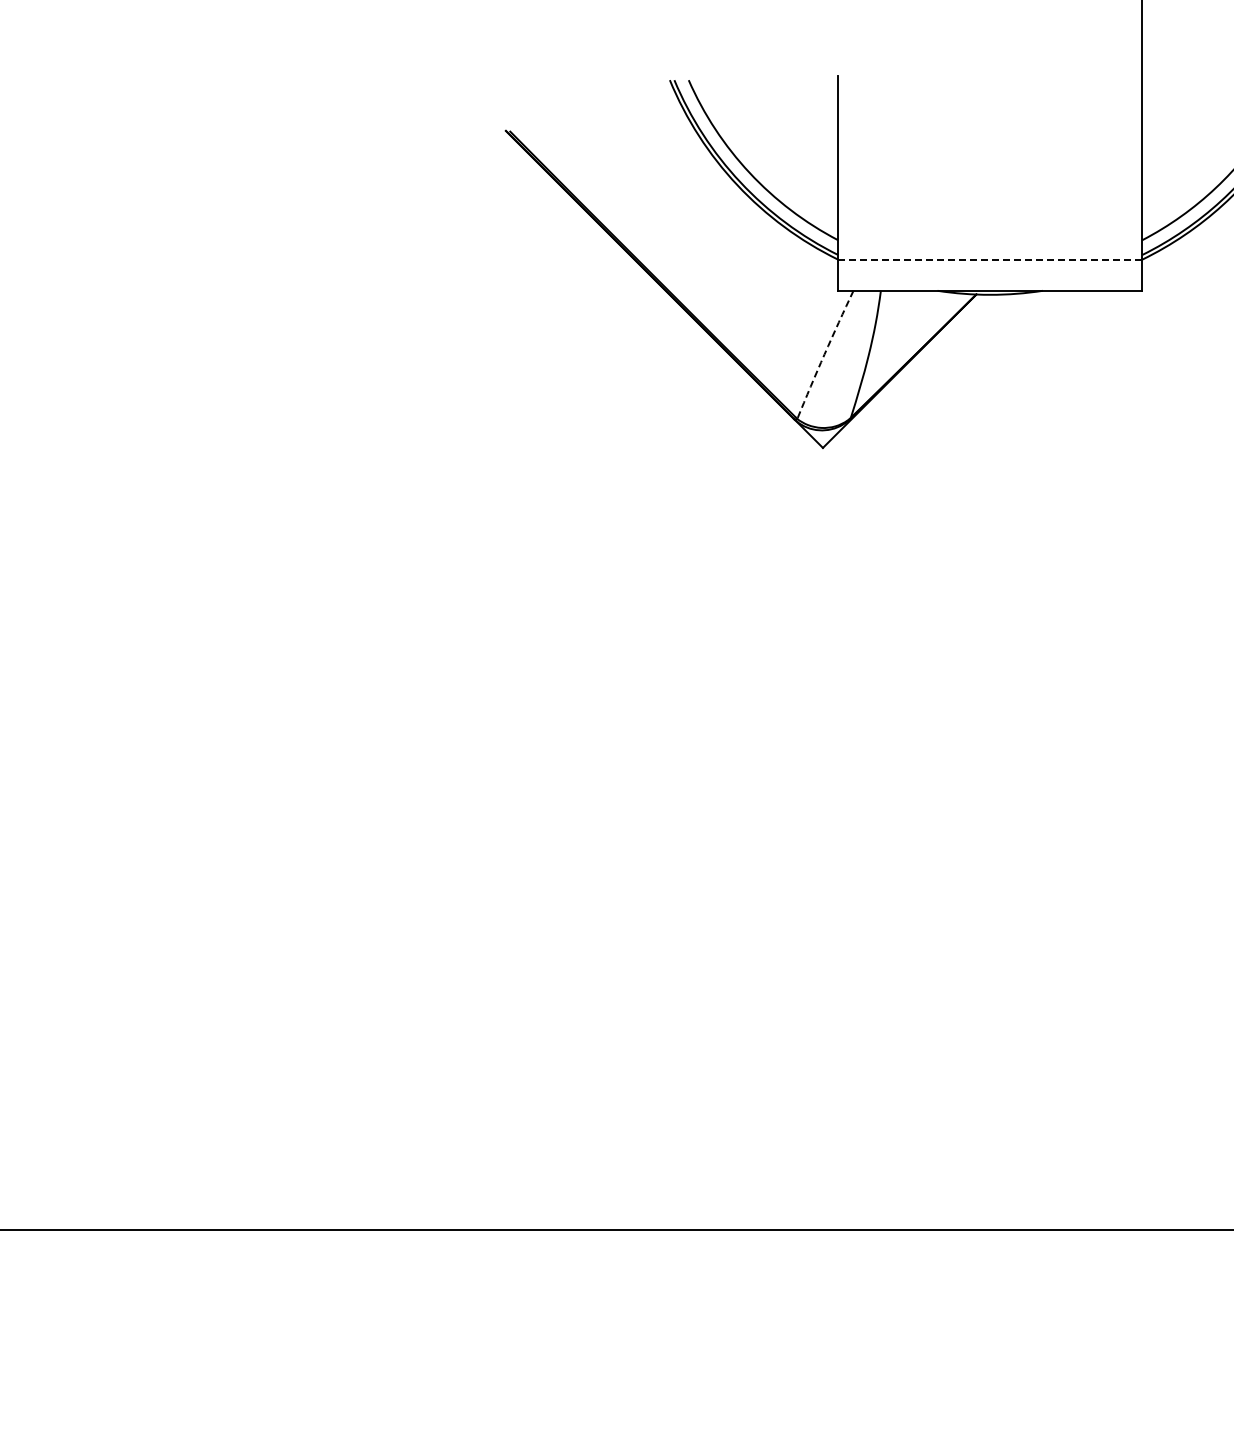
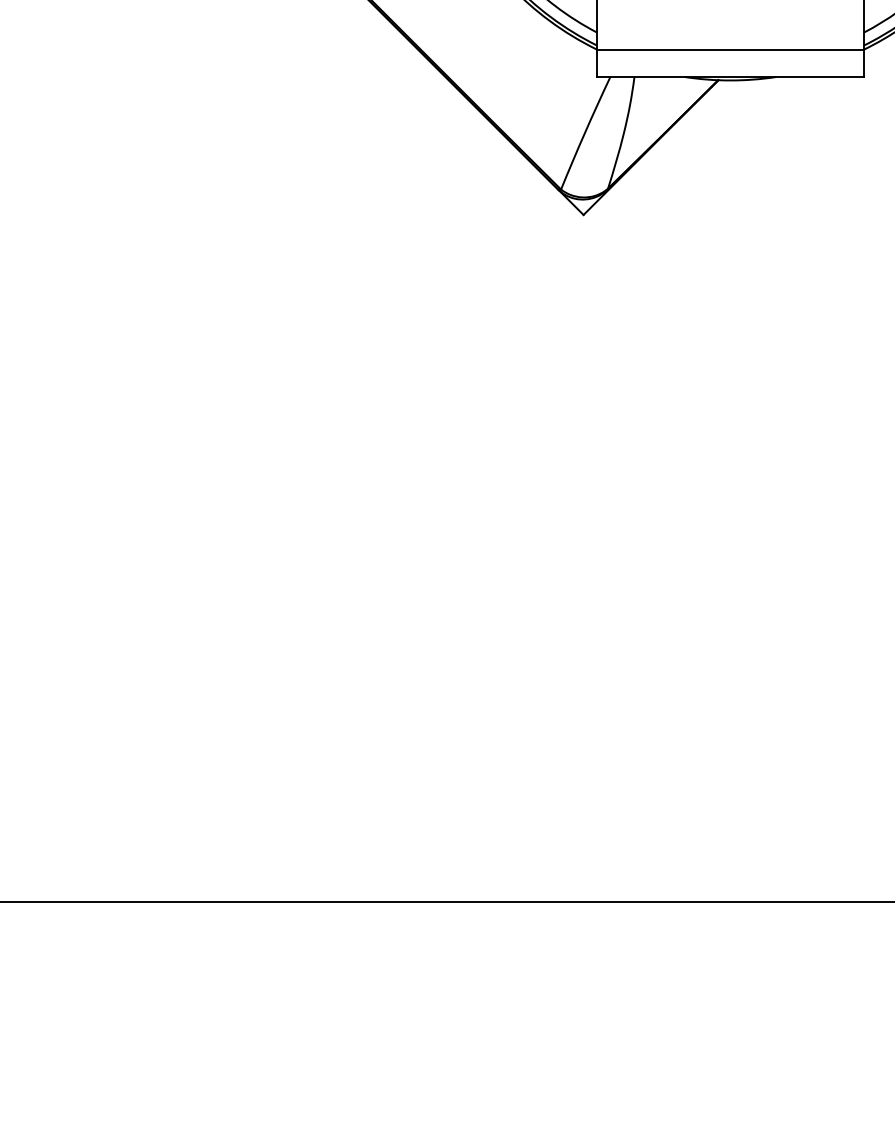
line: (990, 260) -> (730, 50), dashed -> solid
arc: (824, 354) -> (584, 132), dashed -> solid

